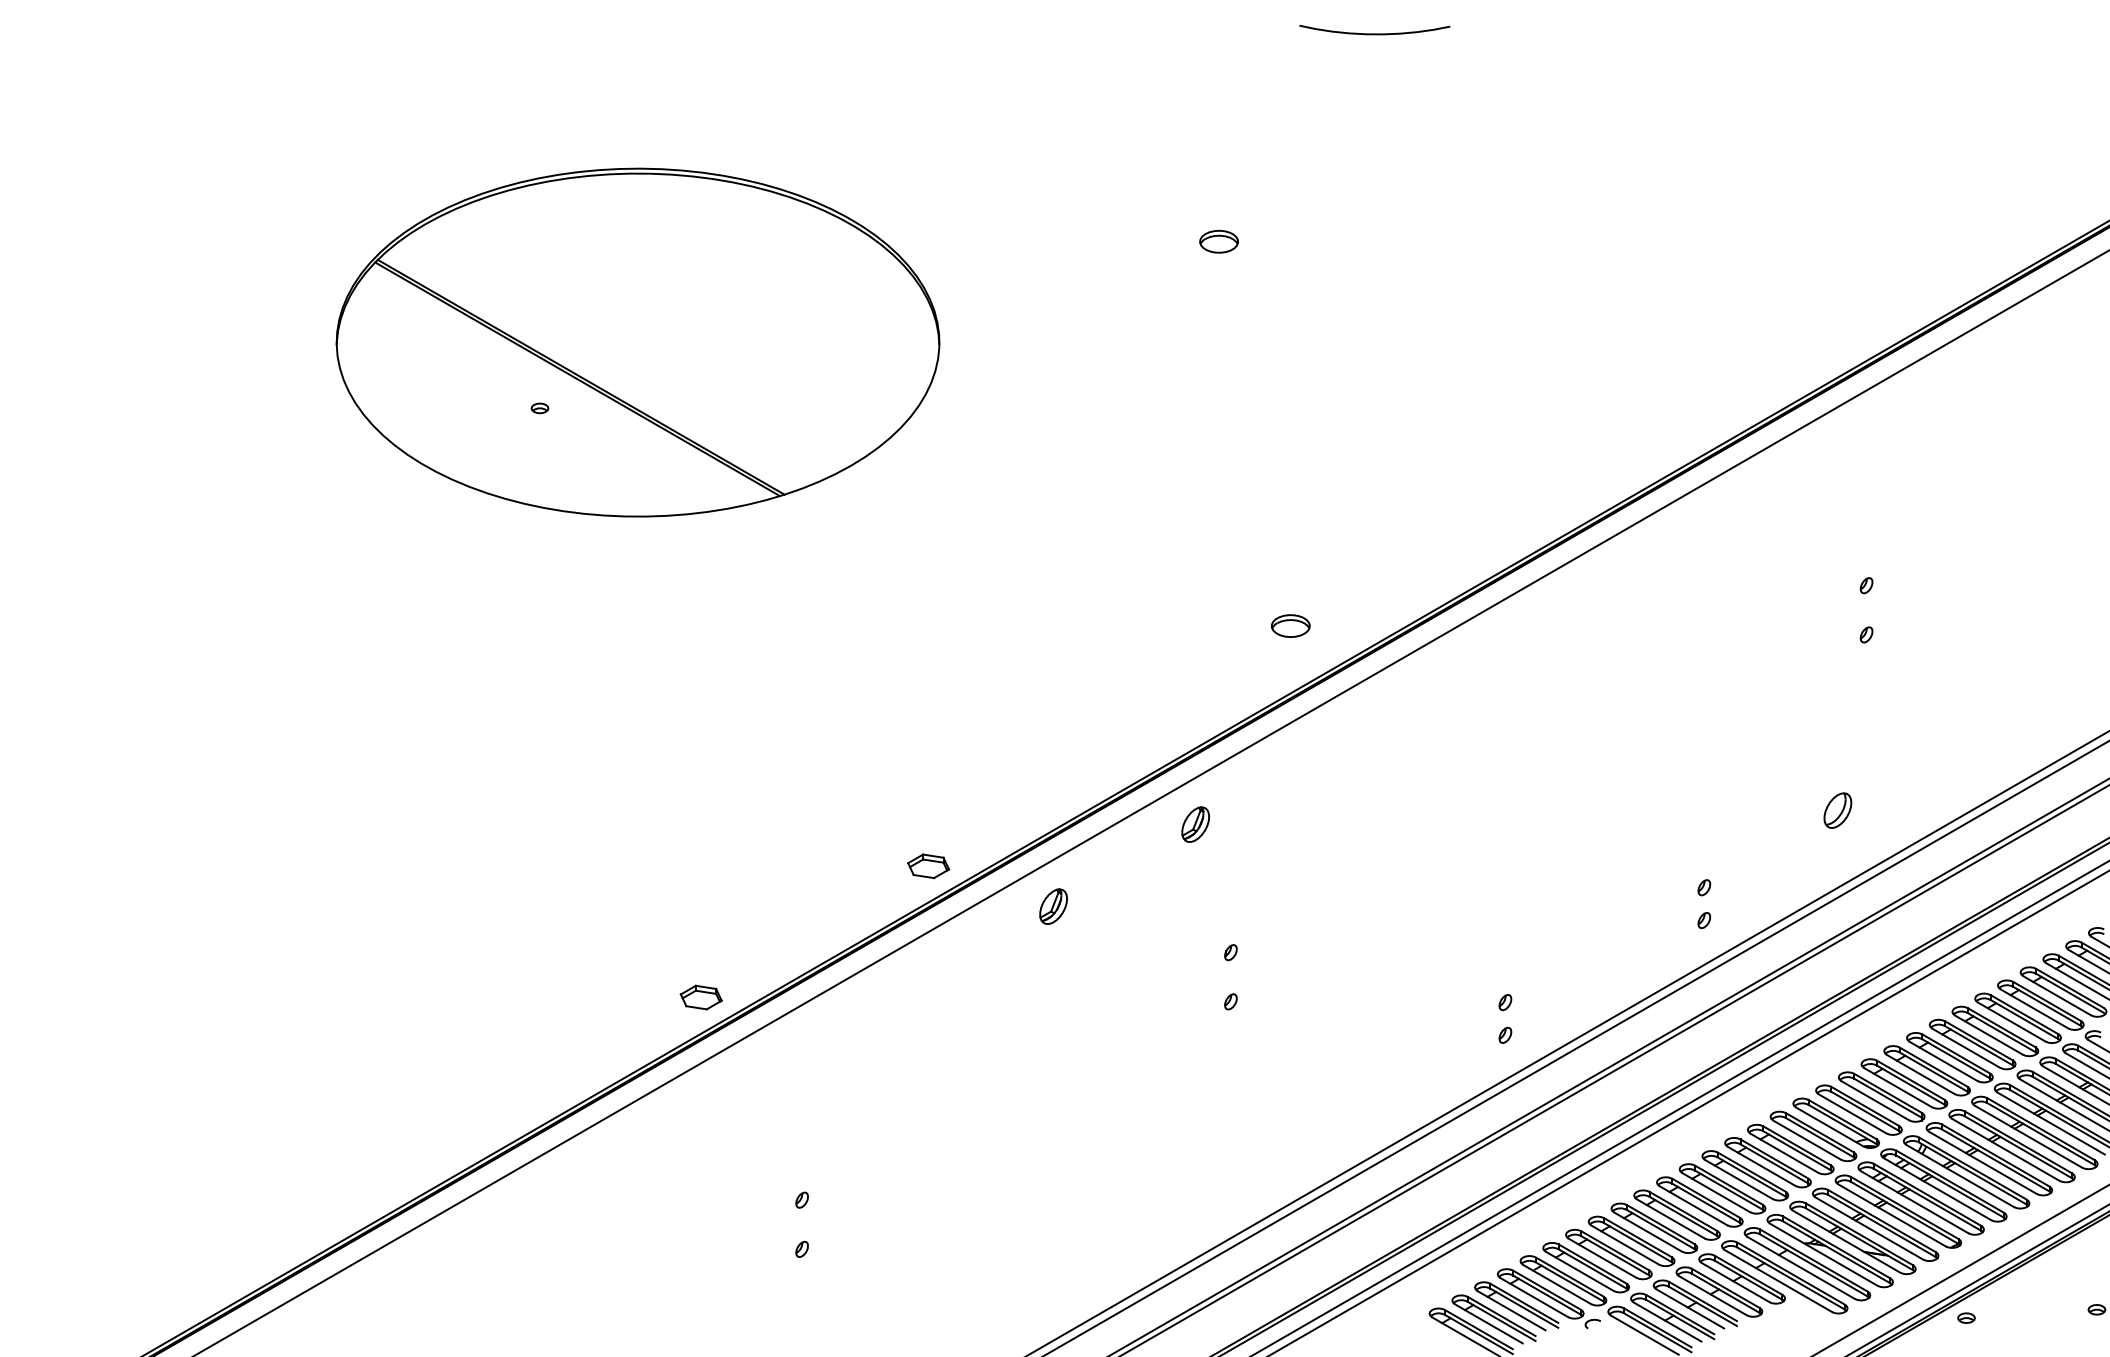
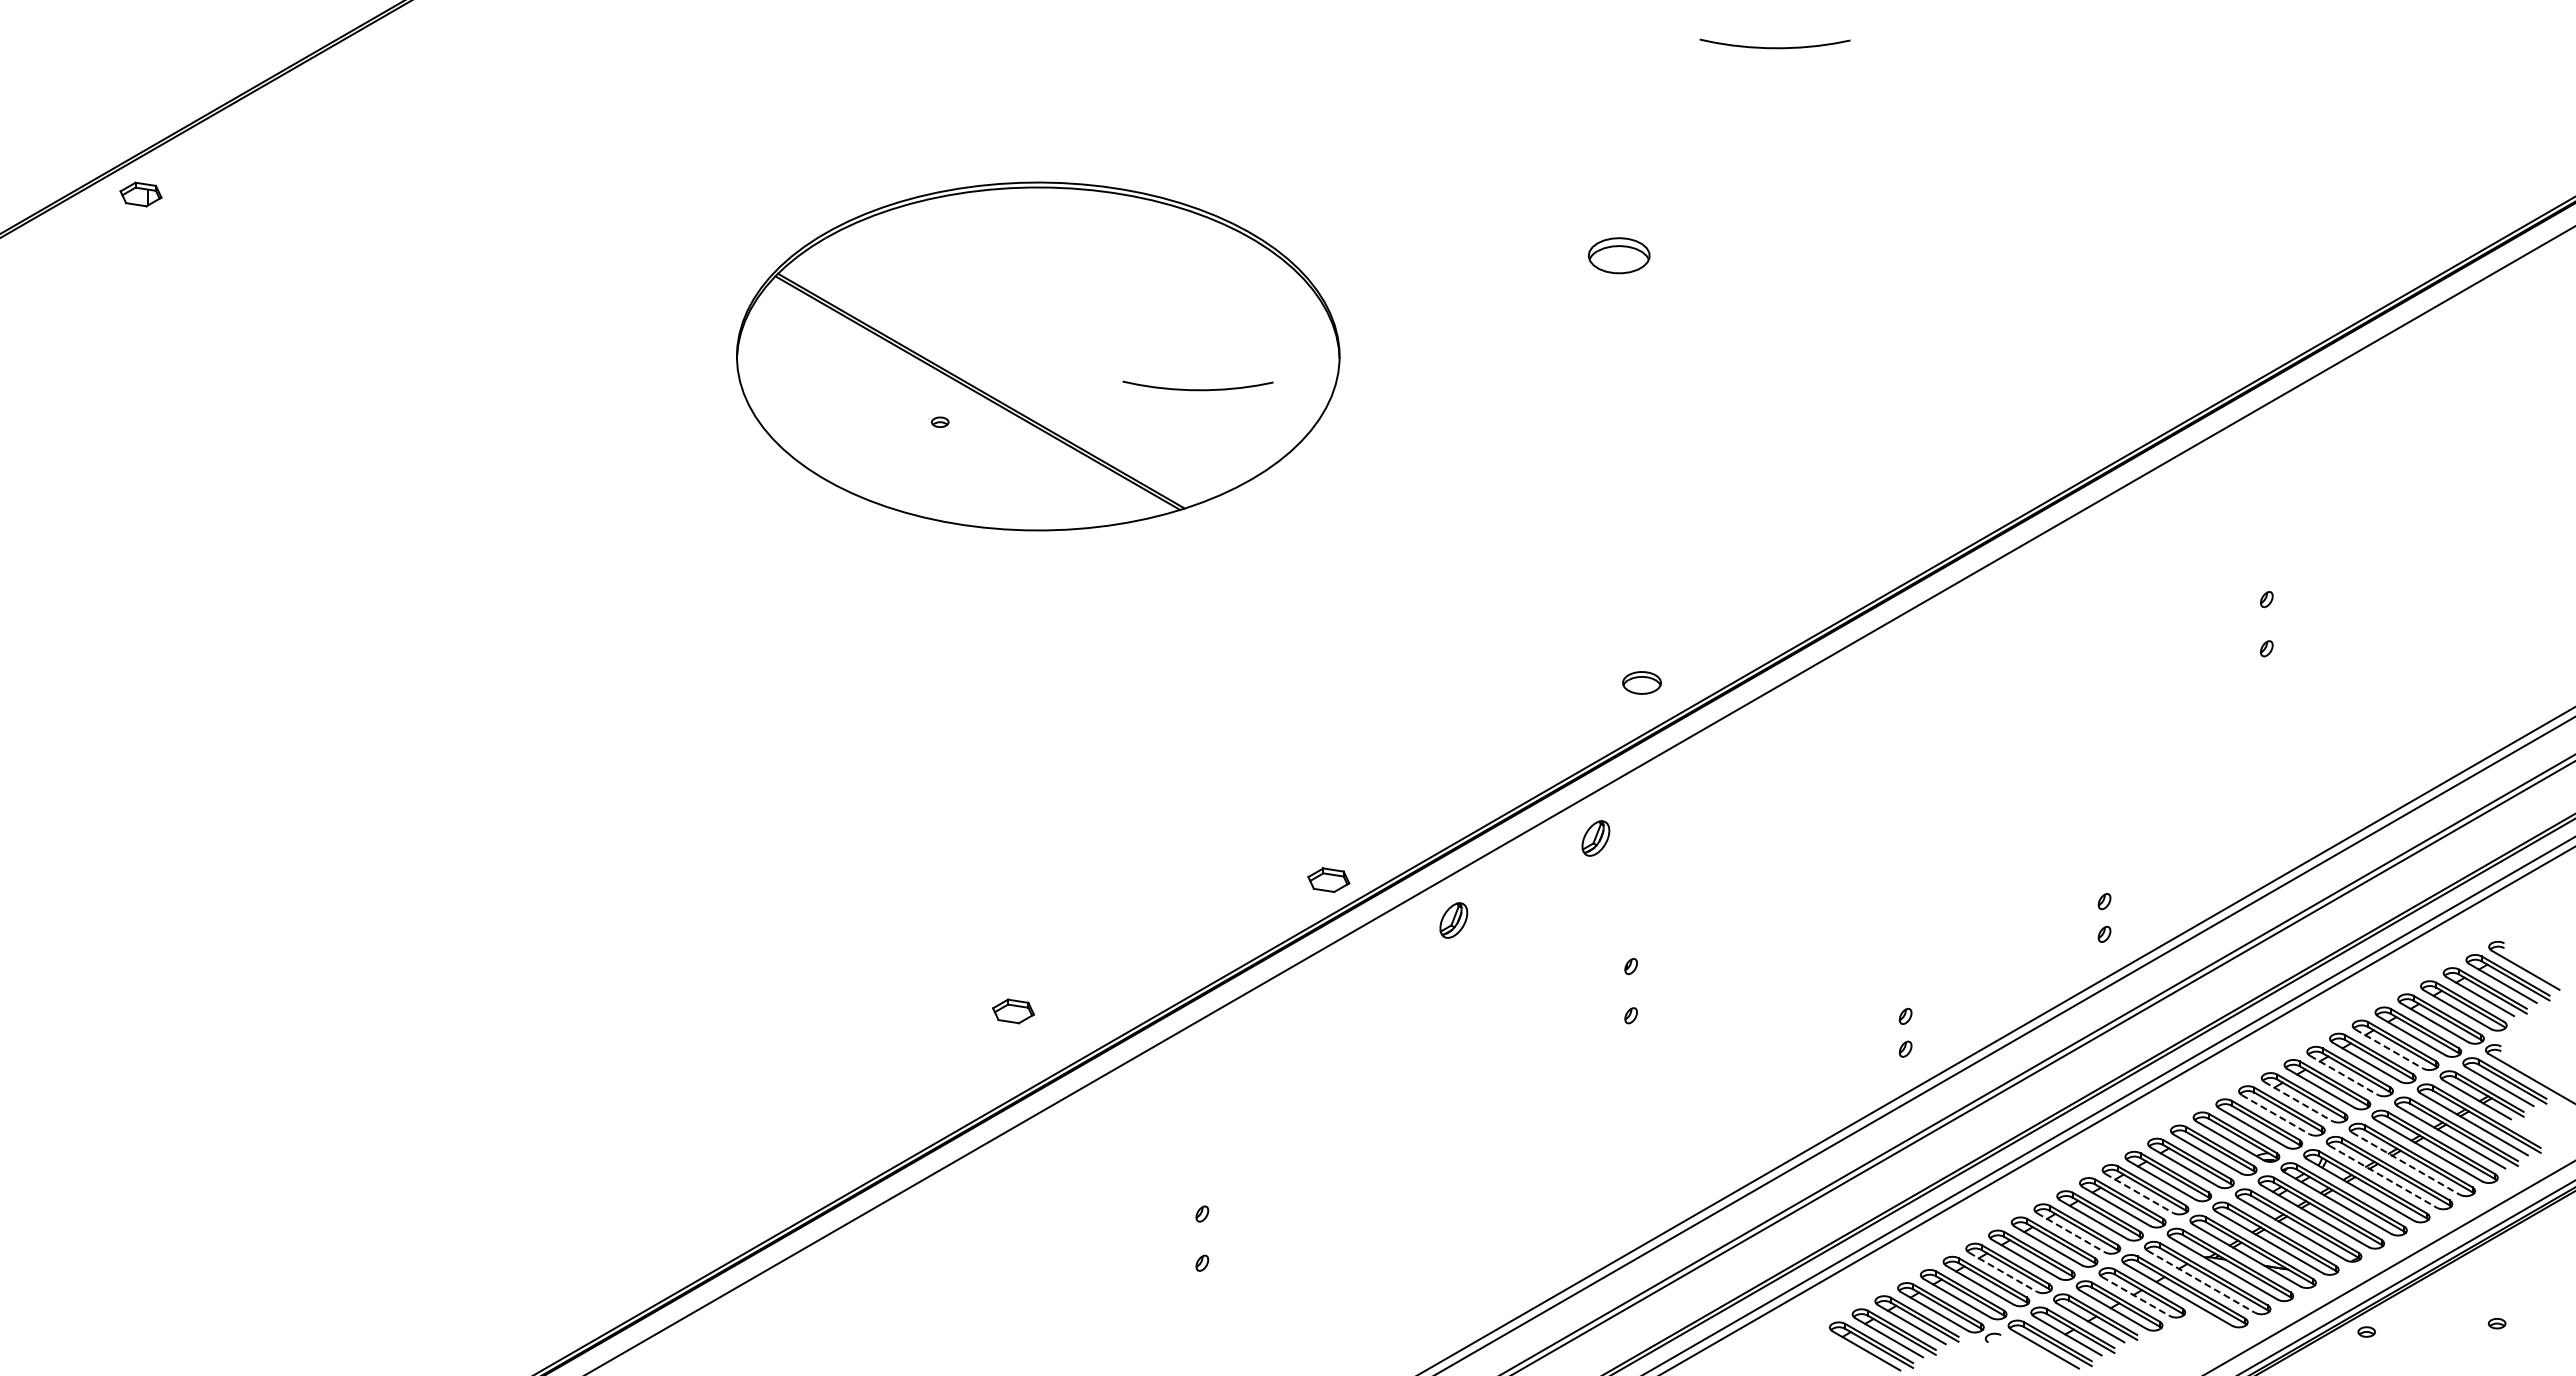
part: (1219, 241) -> (1619, 255), size x1.6
curve: (797, 375) -> (1197, 389), added
part: (1290, 625) -> (1641, 682), moved
part: (1837, 810) -> (2237, 824), removed
part: (701, 997) -> (1013, 1011), moved
line: (1989, 1035) -> (2389, 1049), solid -> dashed
line: (1944, 1061) -> (2344, 1075), solid -> dashed
line: (1898, 1087) -> (2298, 1101), solid -> dashed
line: (1875, 1100) -> (2275, 1114), solid -> dashed
line: (2006, 1149) -> (2406, 1163), solid -> dashed
line: (1983, 1163) -> (2383, 1177), solid -> dashed
line: (1739, 1179) -> (2139, 1193), solid -> dashed
line: (1671, 1218) -> (2071, 1232), solid -> dashed
line: (1603, 1258) -> (2003, 1272), solid -> dashed
line: (1801, 1267) -> (2201, 1281), solid -> dashed
line: (1736, 1282) -> (2136, 1296), solid -> dashed

